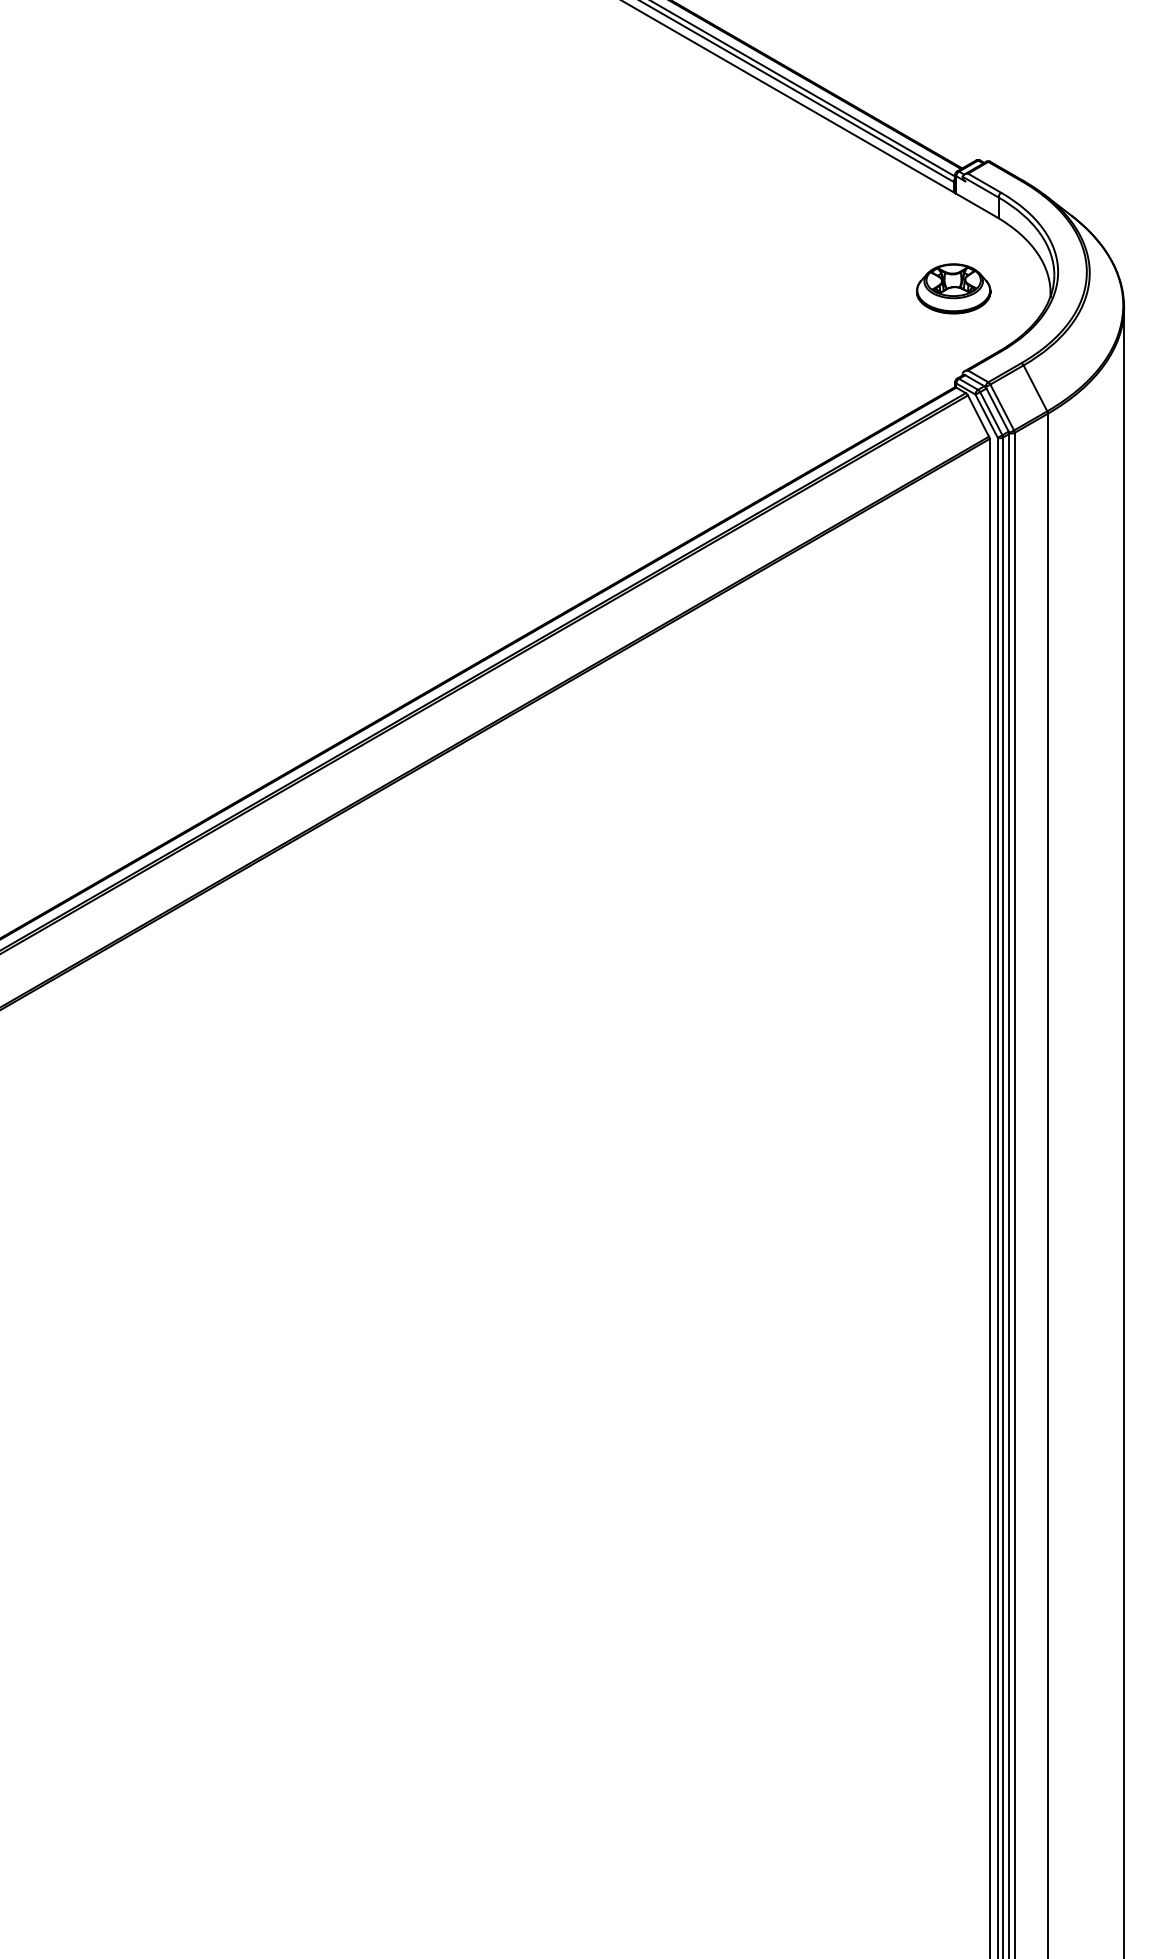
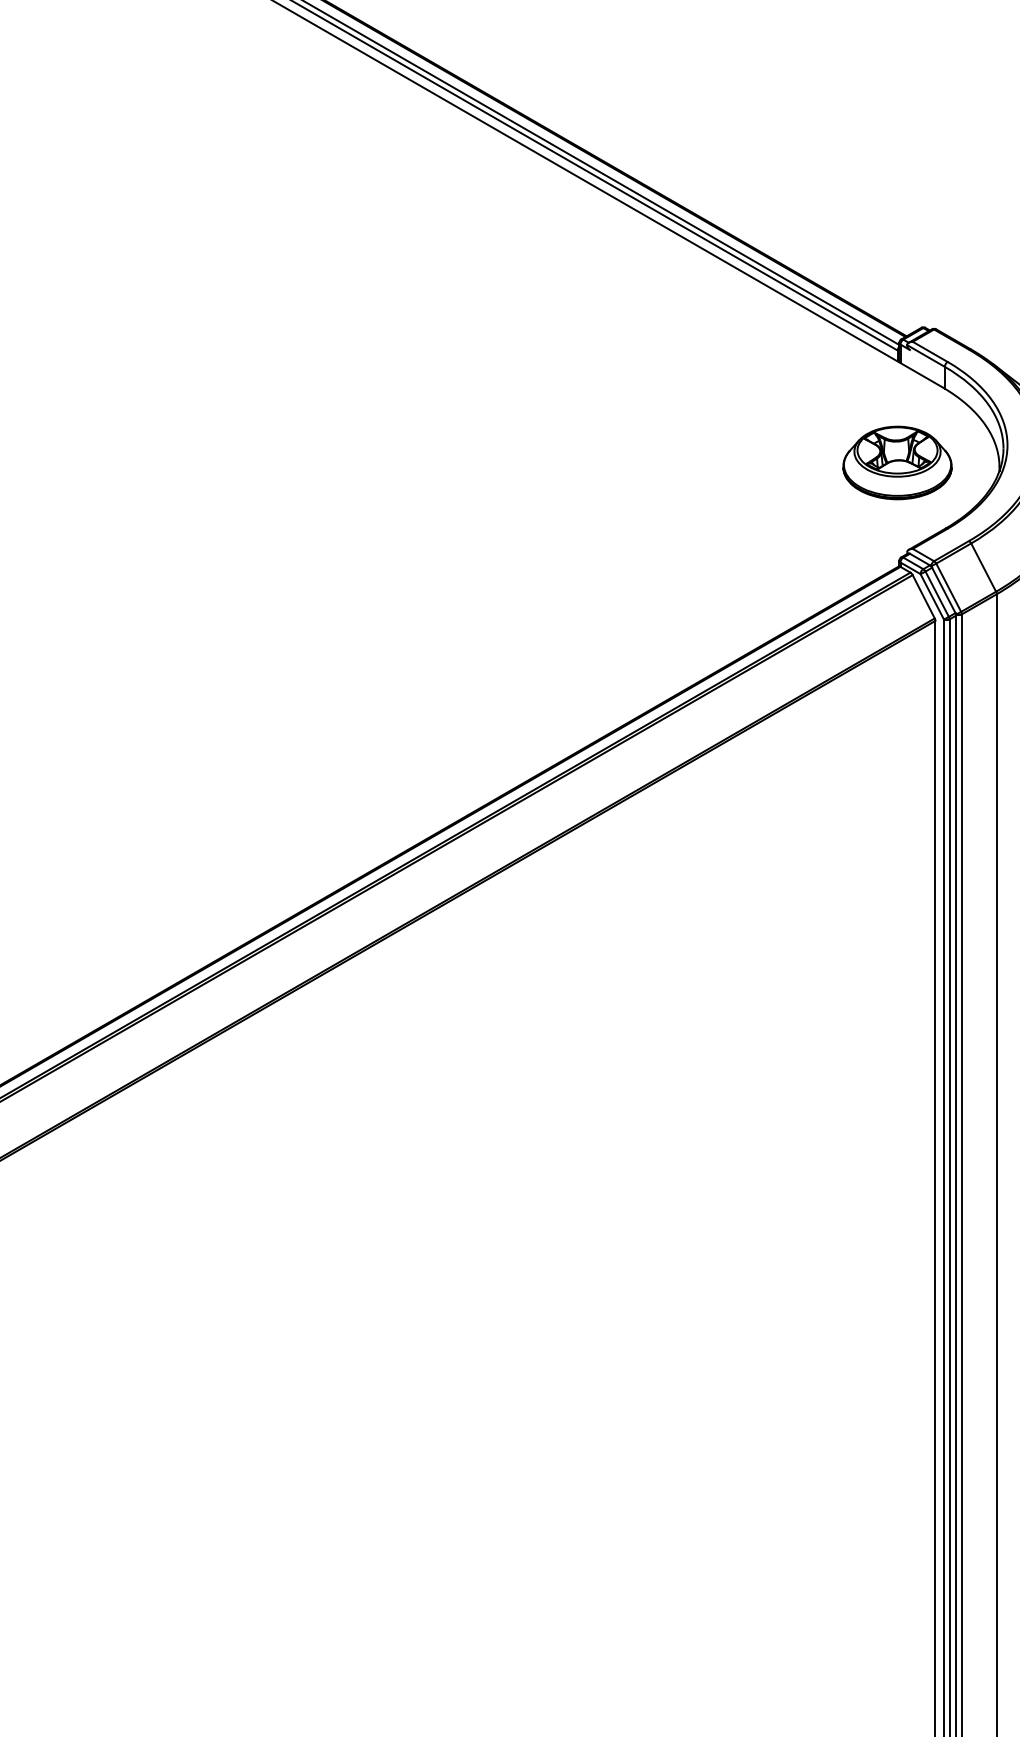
part: (953, 288) -> (897, 462), size x1.4

